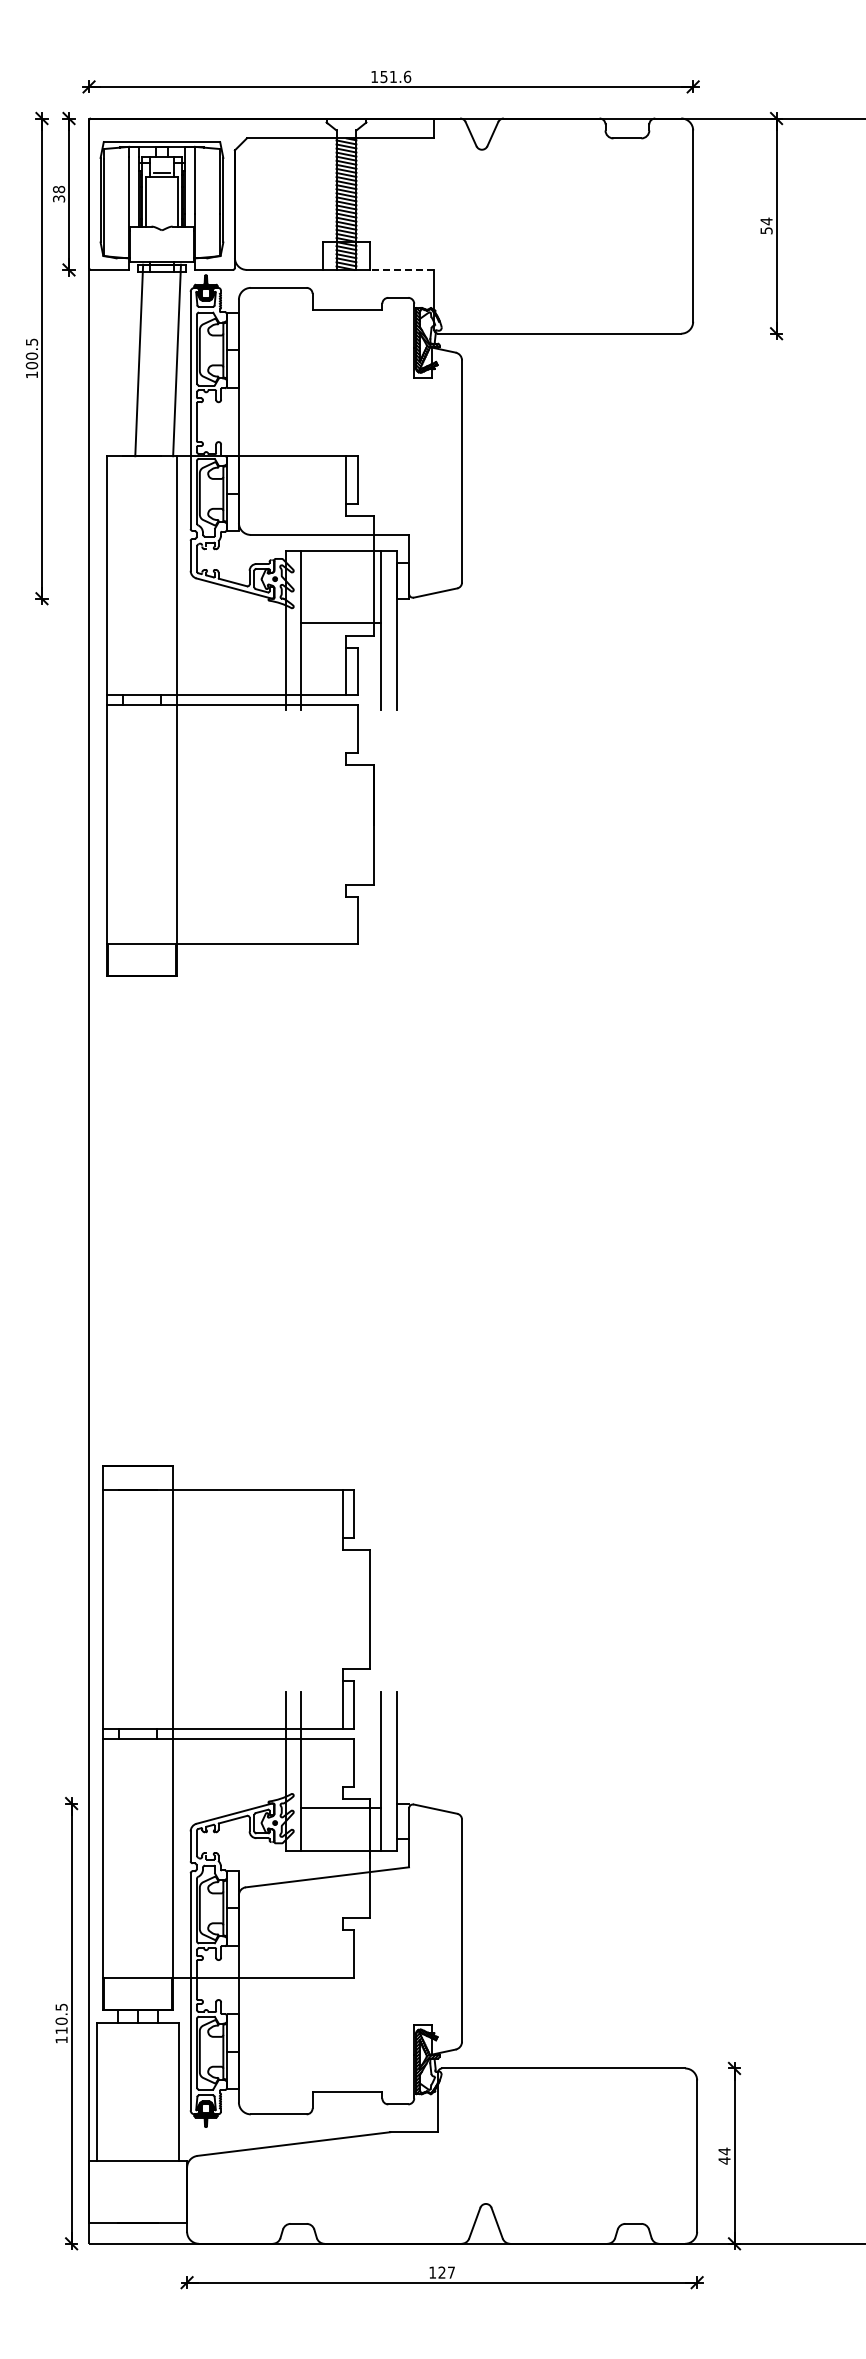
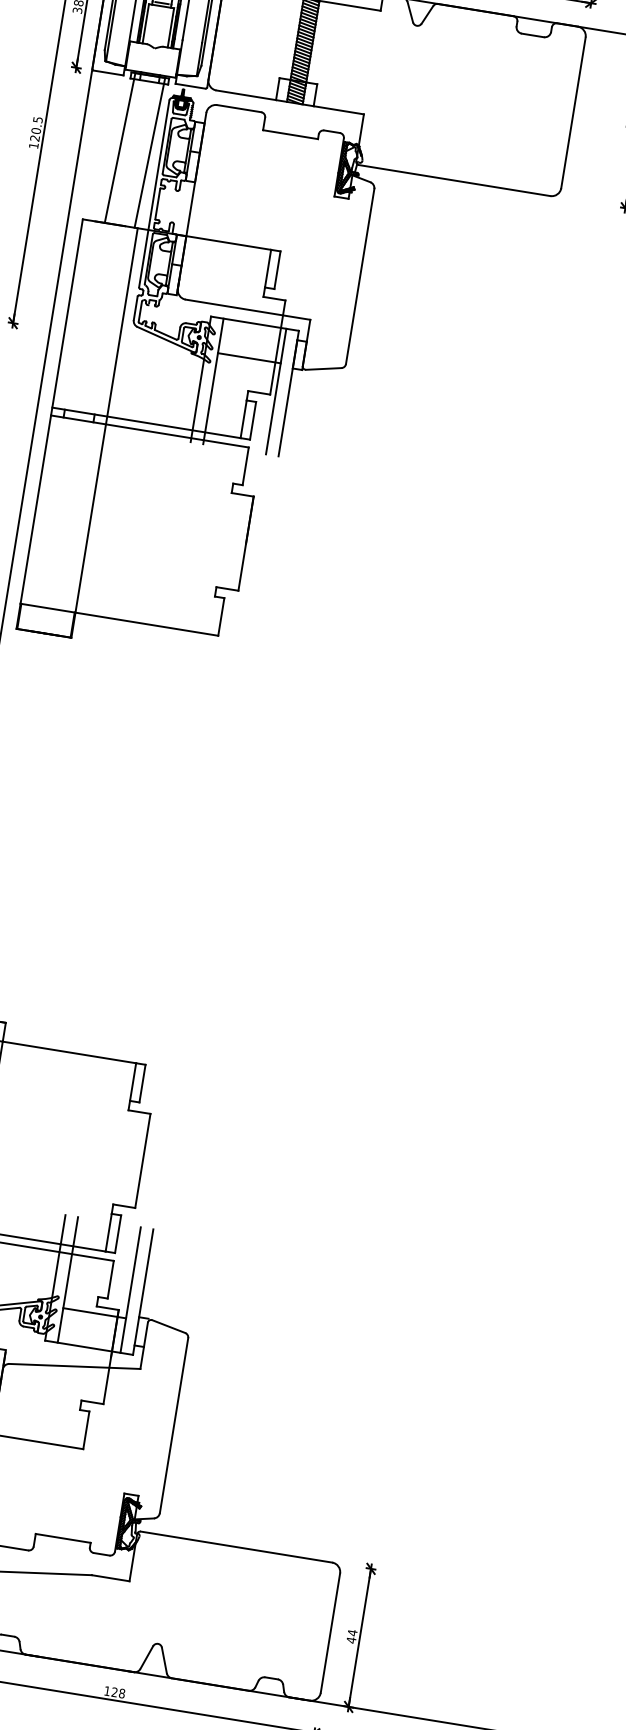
line: (402, 269) -> (339, 109), dashed -> solid
text: (32, 365) -> (35, 138), 100.5 -> 120.5
line: (341, 622) -> (249, 358), moved
text: (451, 2272) -> (122, 1693), 127 -> 128

